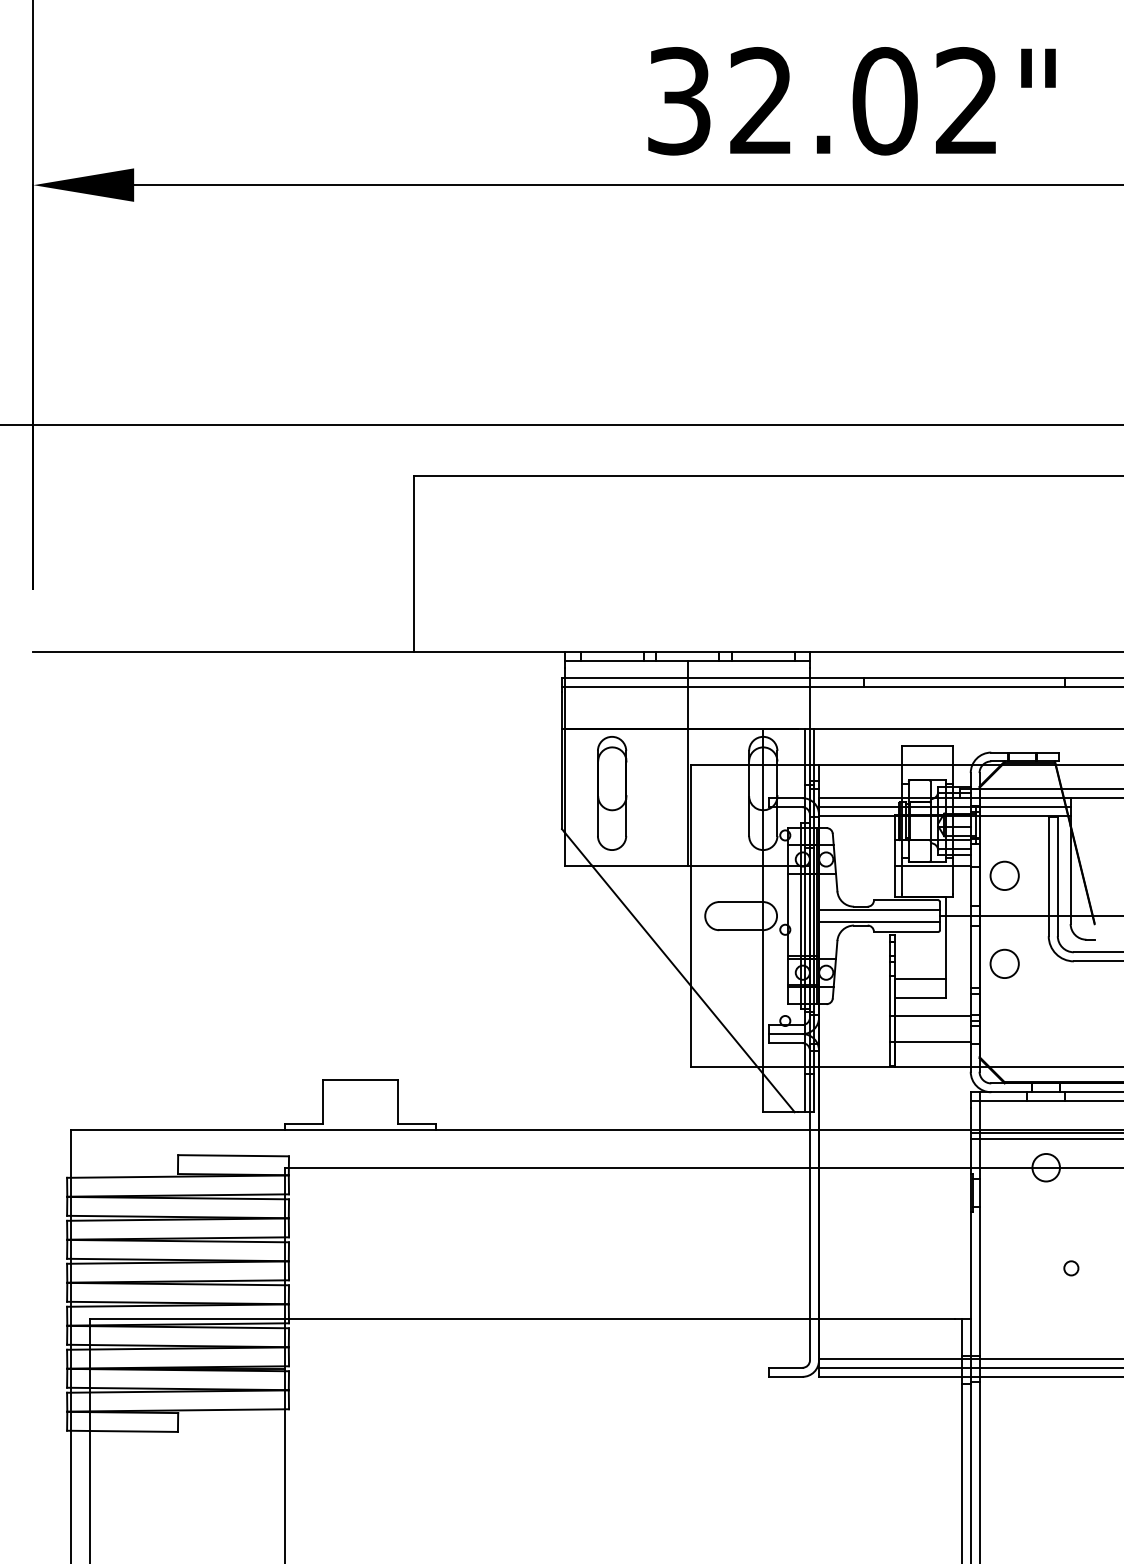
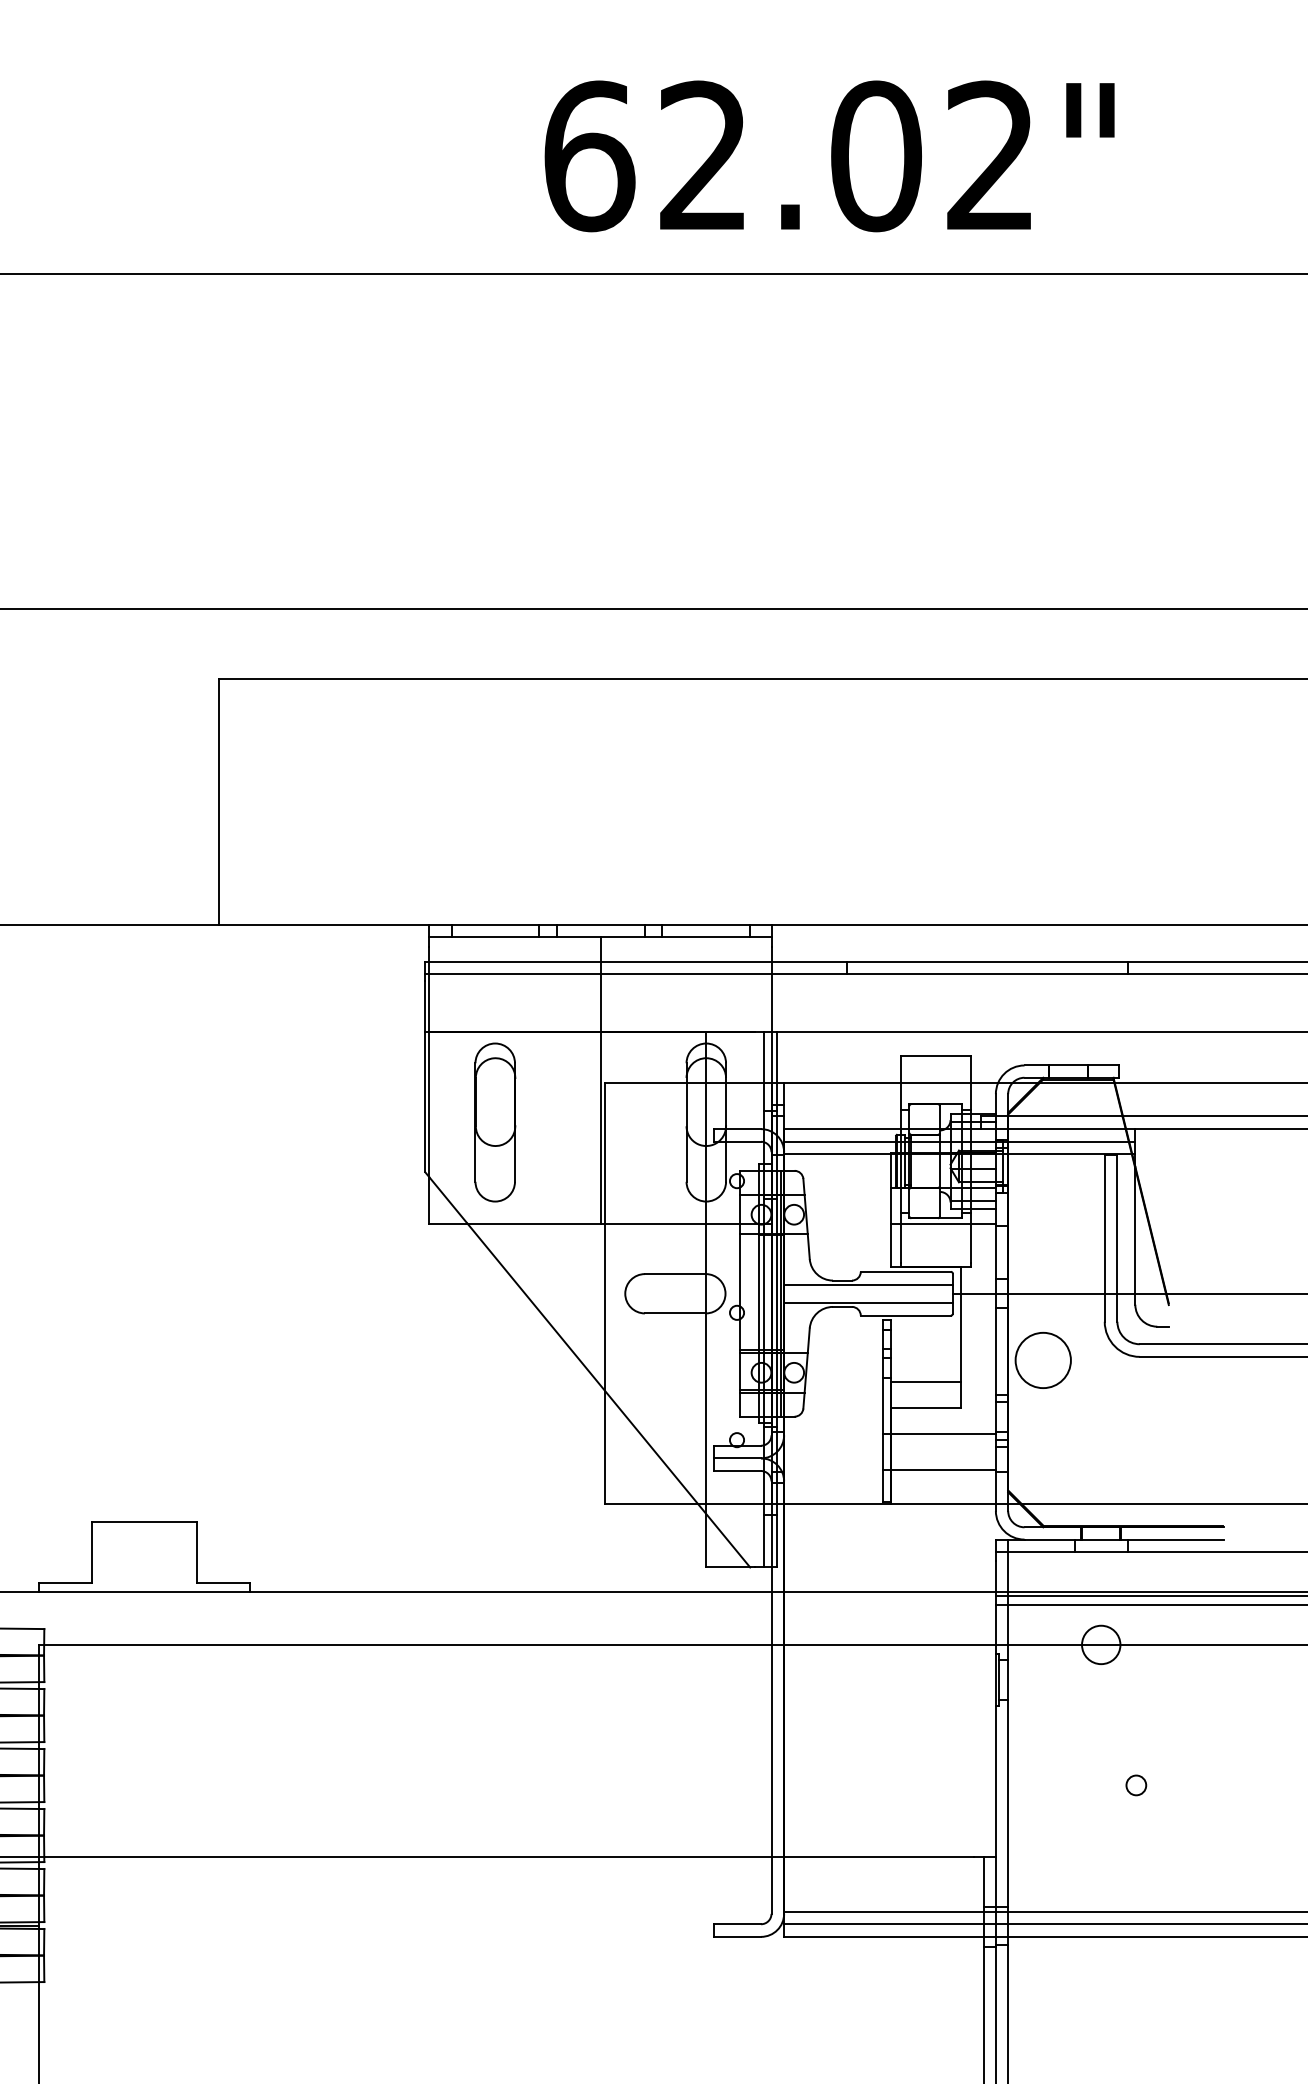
text: (679, 101) -> (589, 156), 32.02" -> 62.02"
circle: (1004, 875) -> (1042, 1237), removed
circle: (1004, 963) -> (1042, 1359), size x1.4

